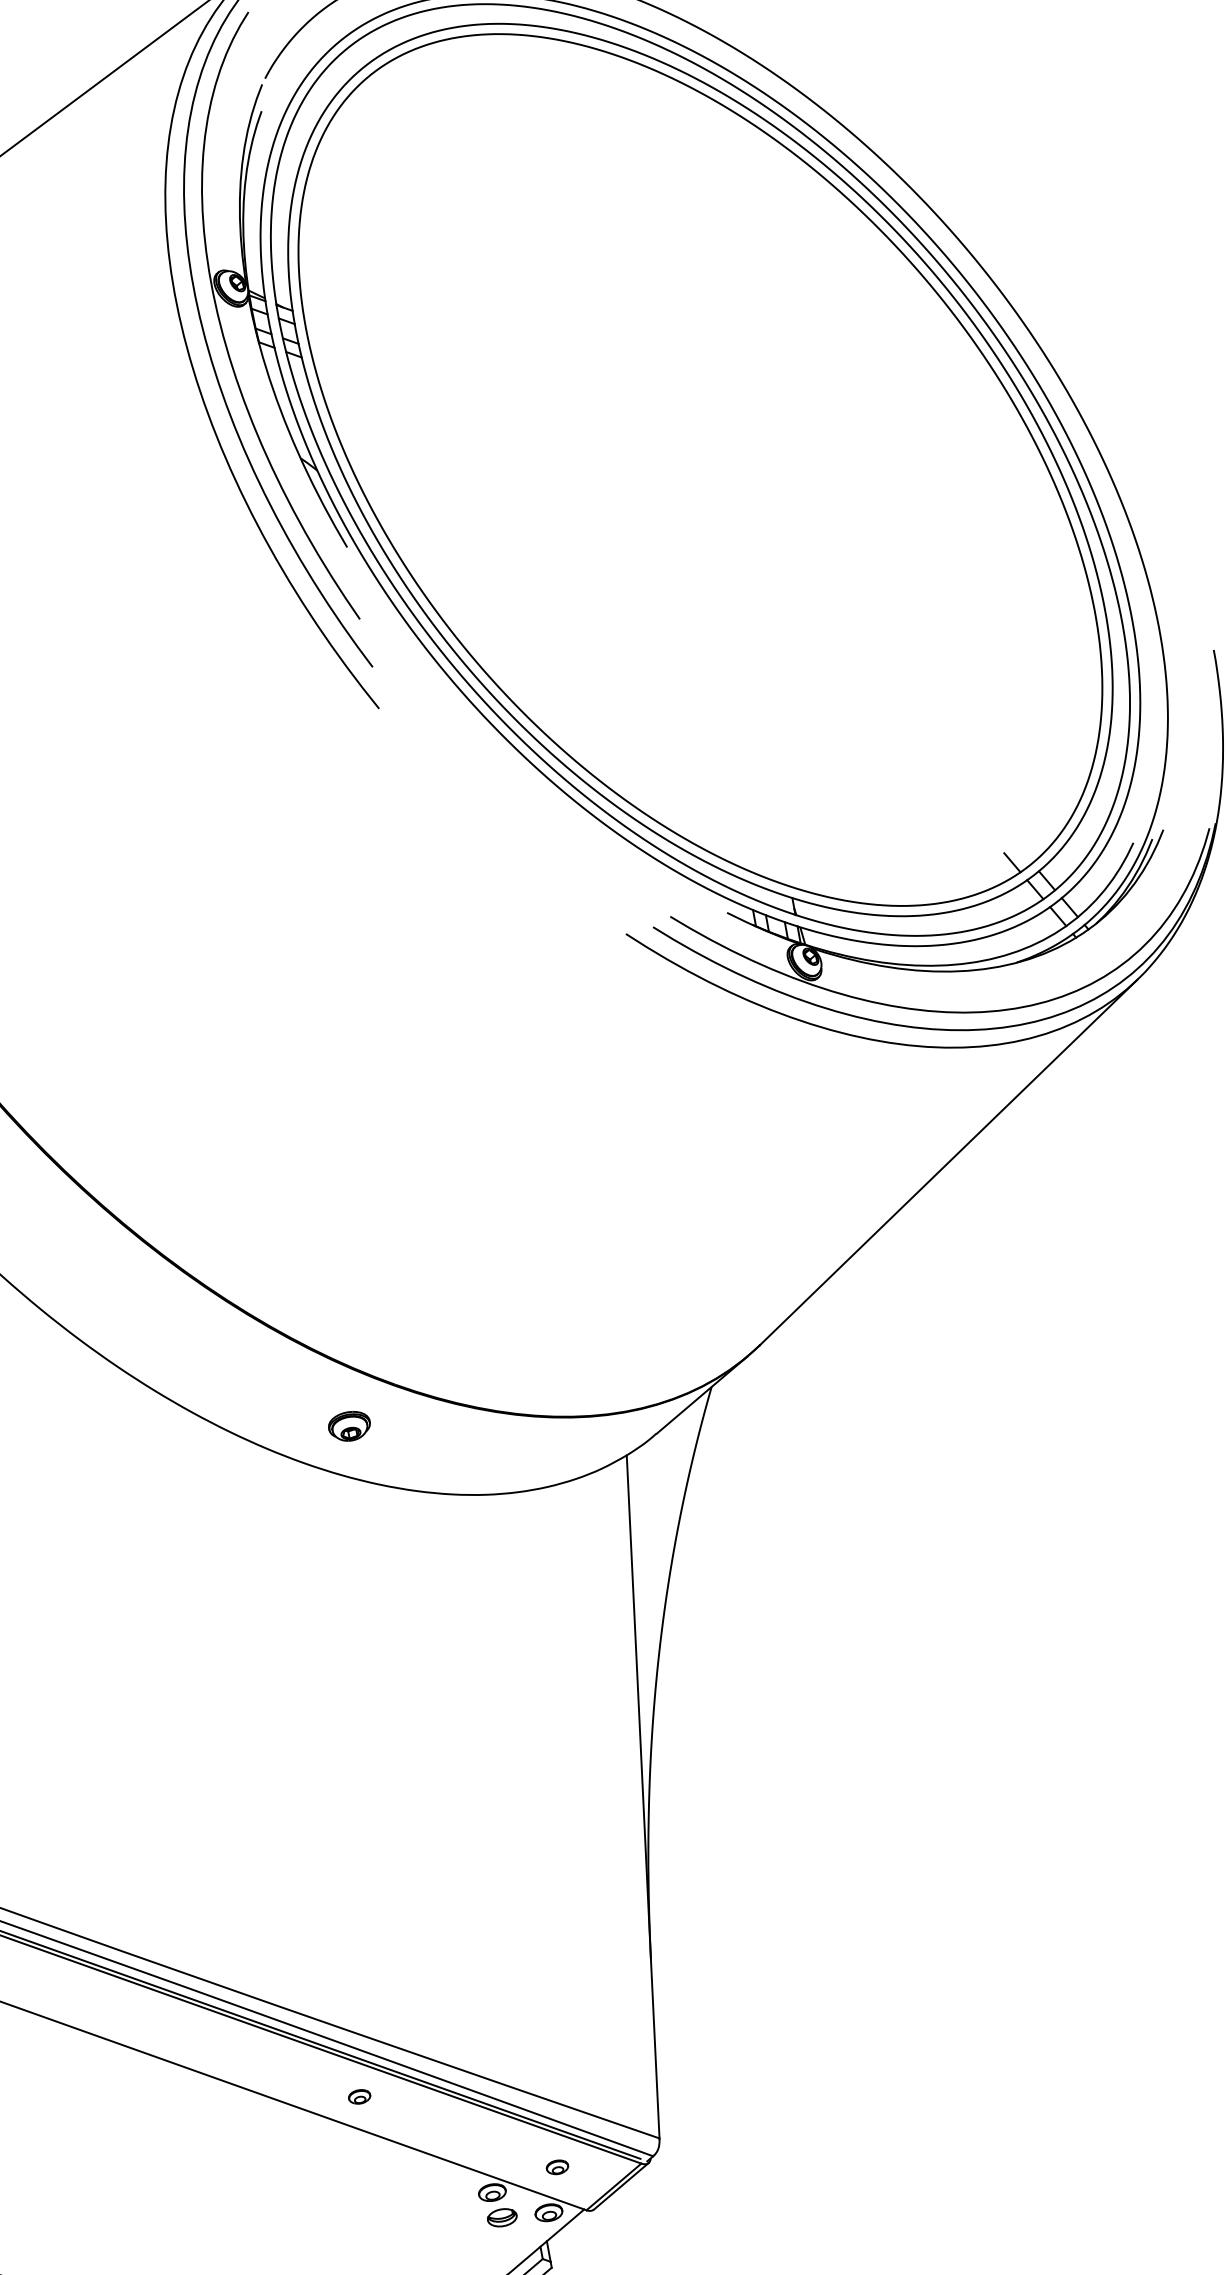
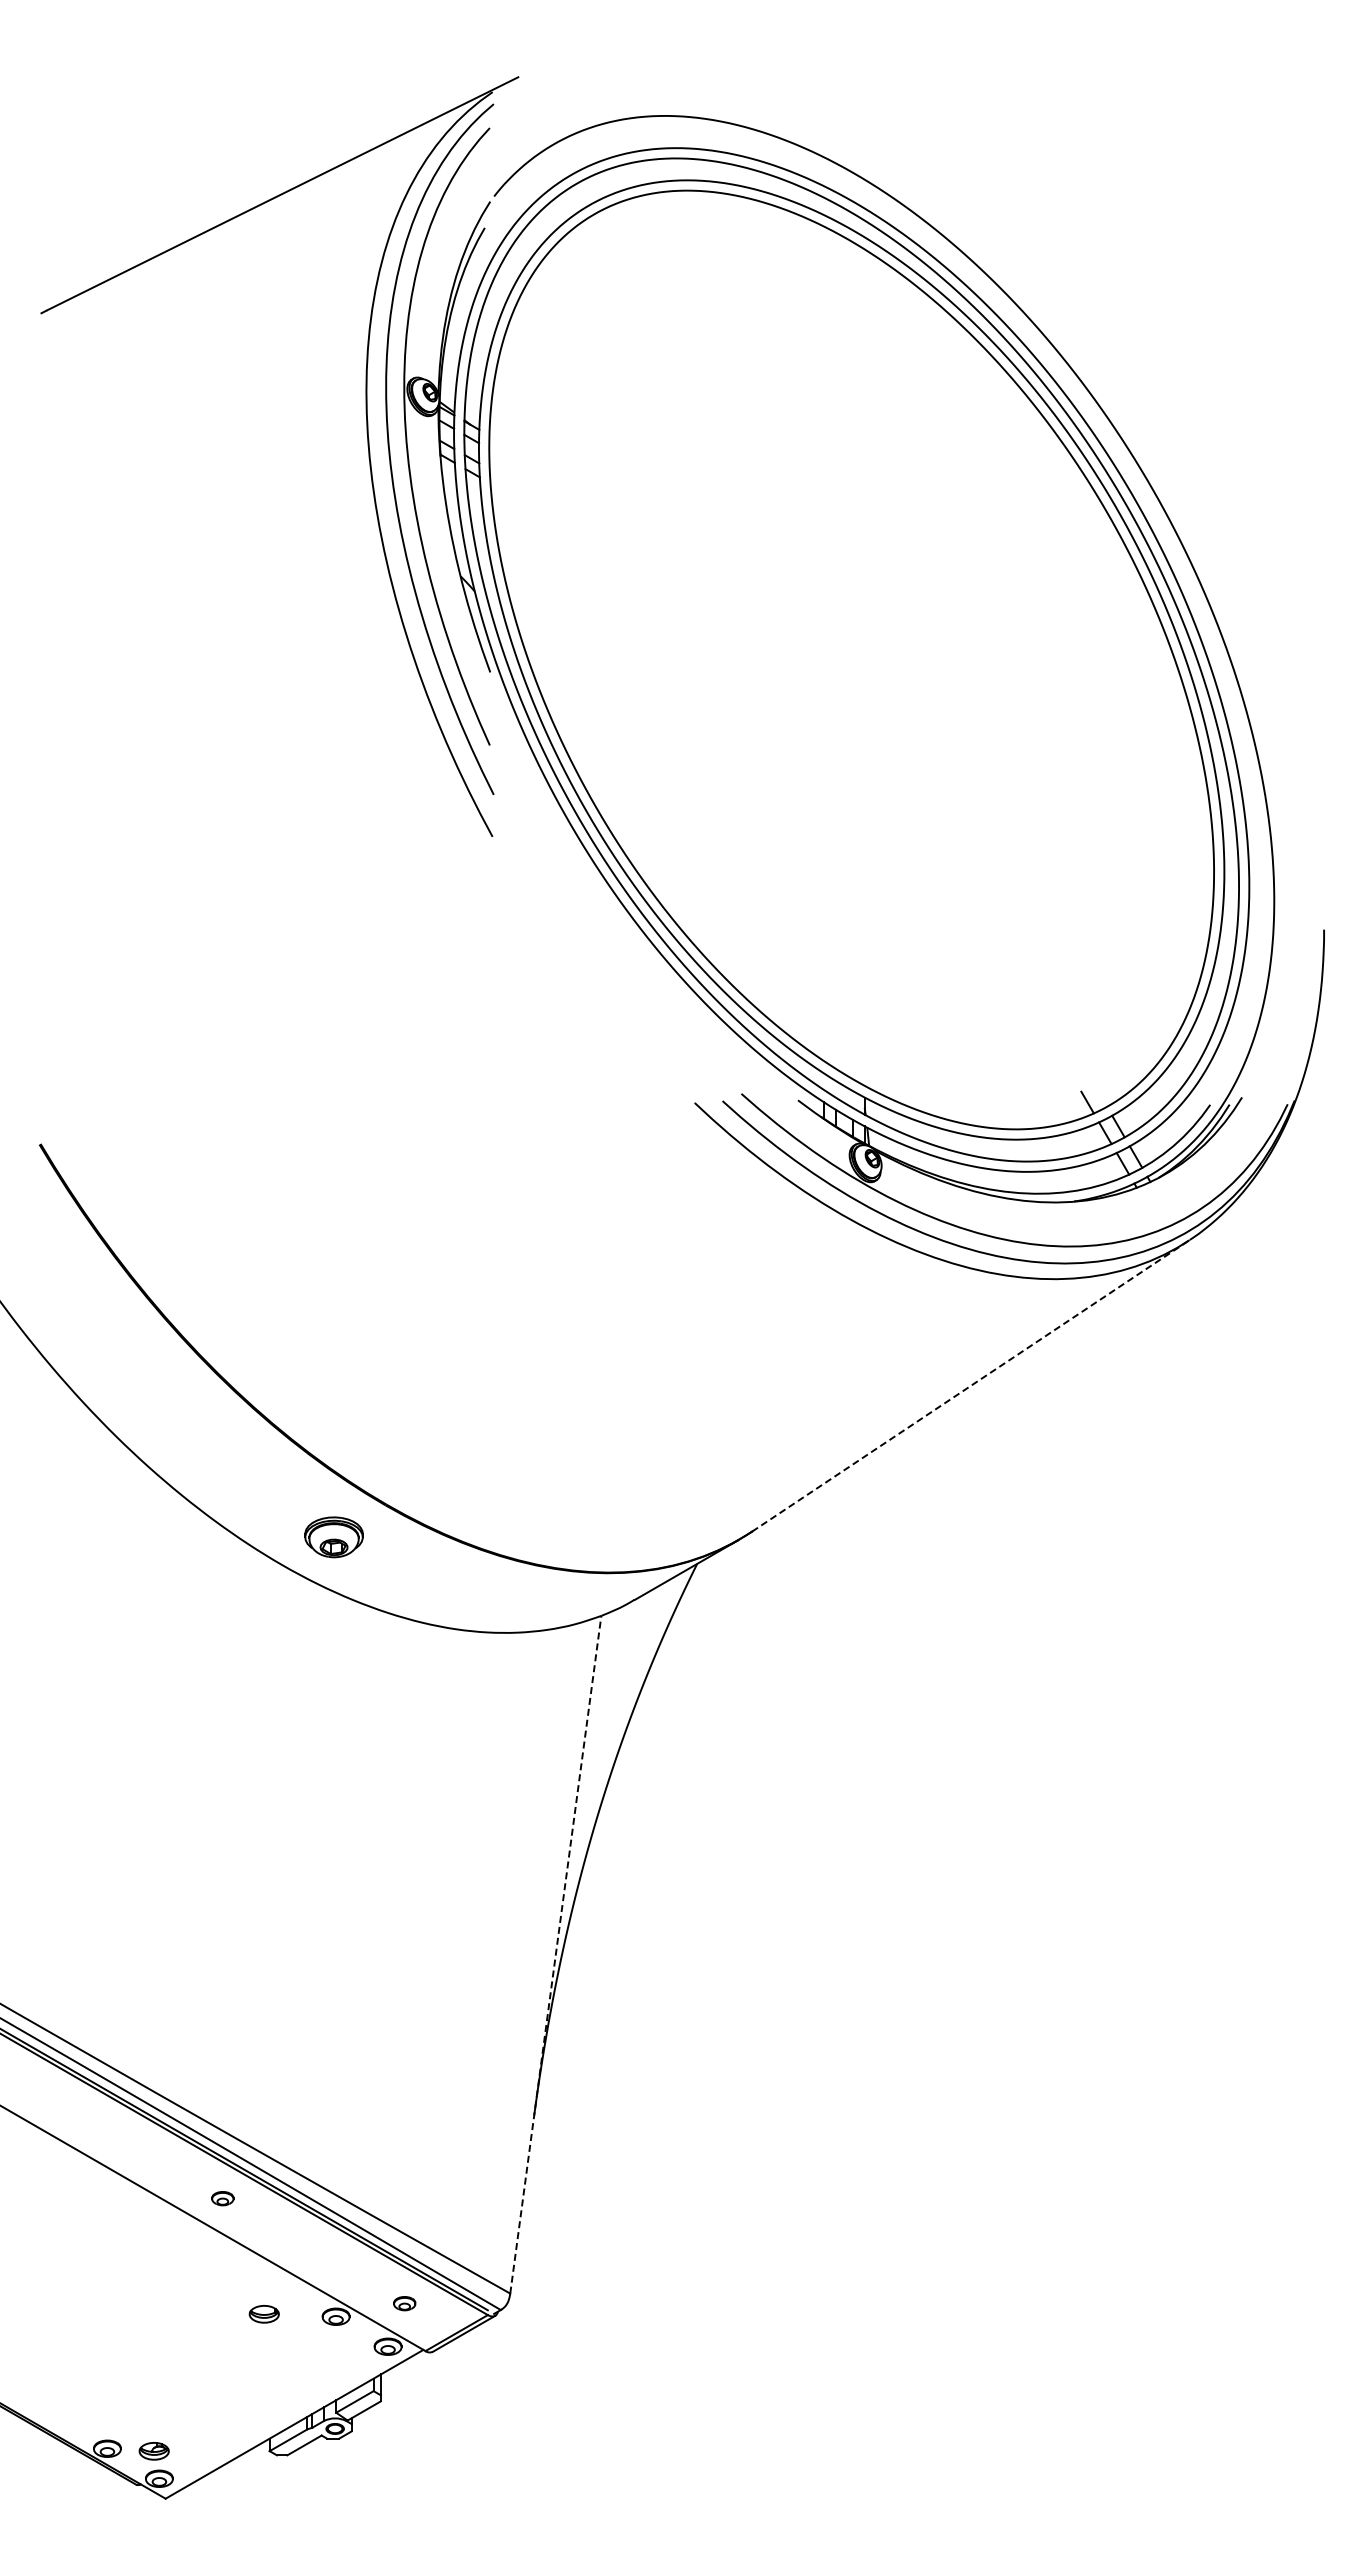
line: (948, 1162) -> (970, 1385), solid -> dashed
part: (349, 1426) -> (333, 1537), size x1.4
line: (642, 1796) -> (555, 1954), solid -> dashed
part: (501, 2218) -> (263, 2314), moved

